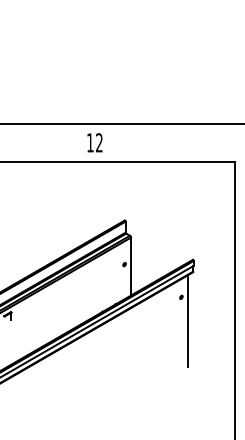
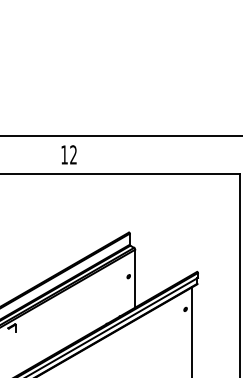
text: (94, 142) -> (68, 154), moved

